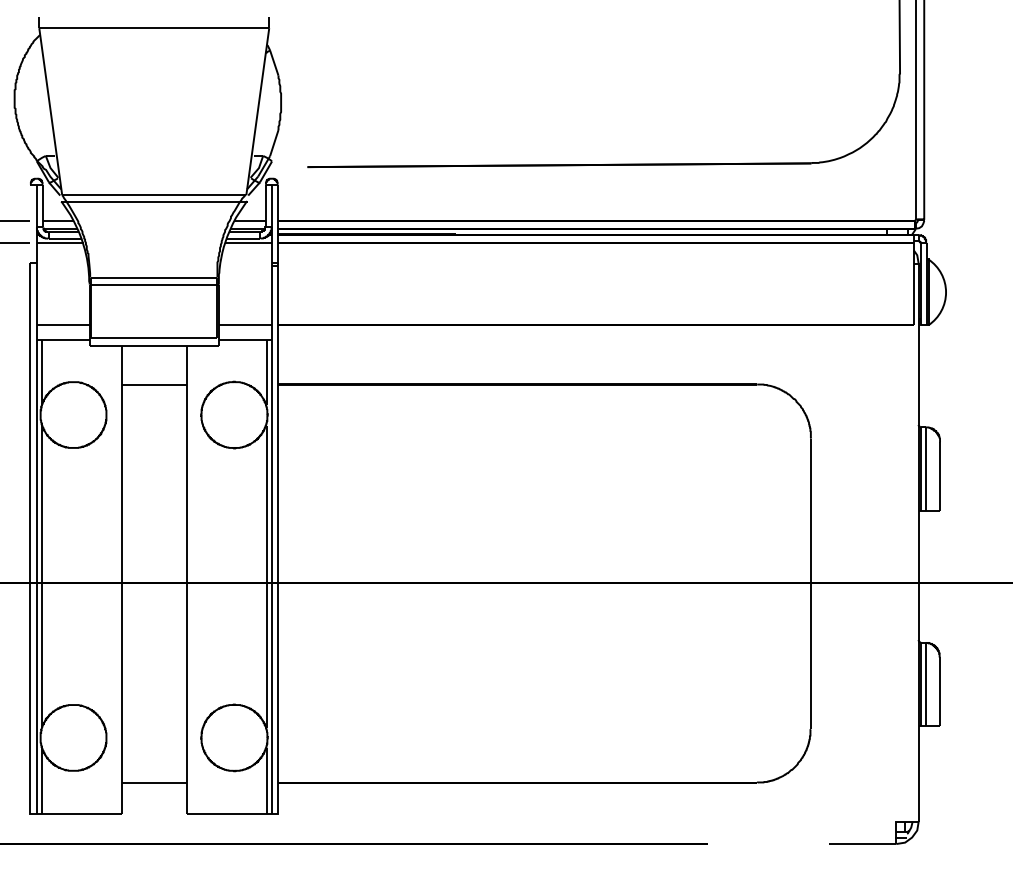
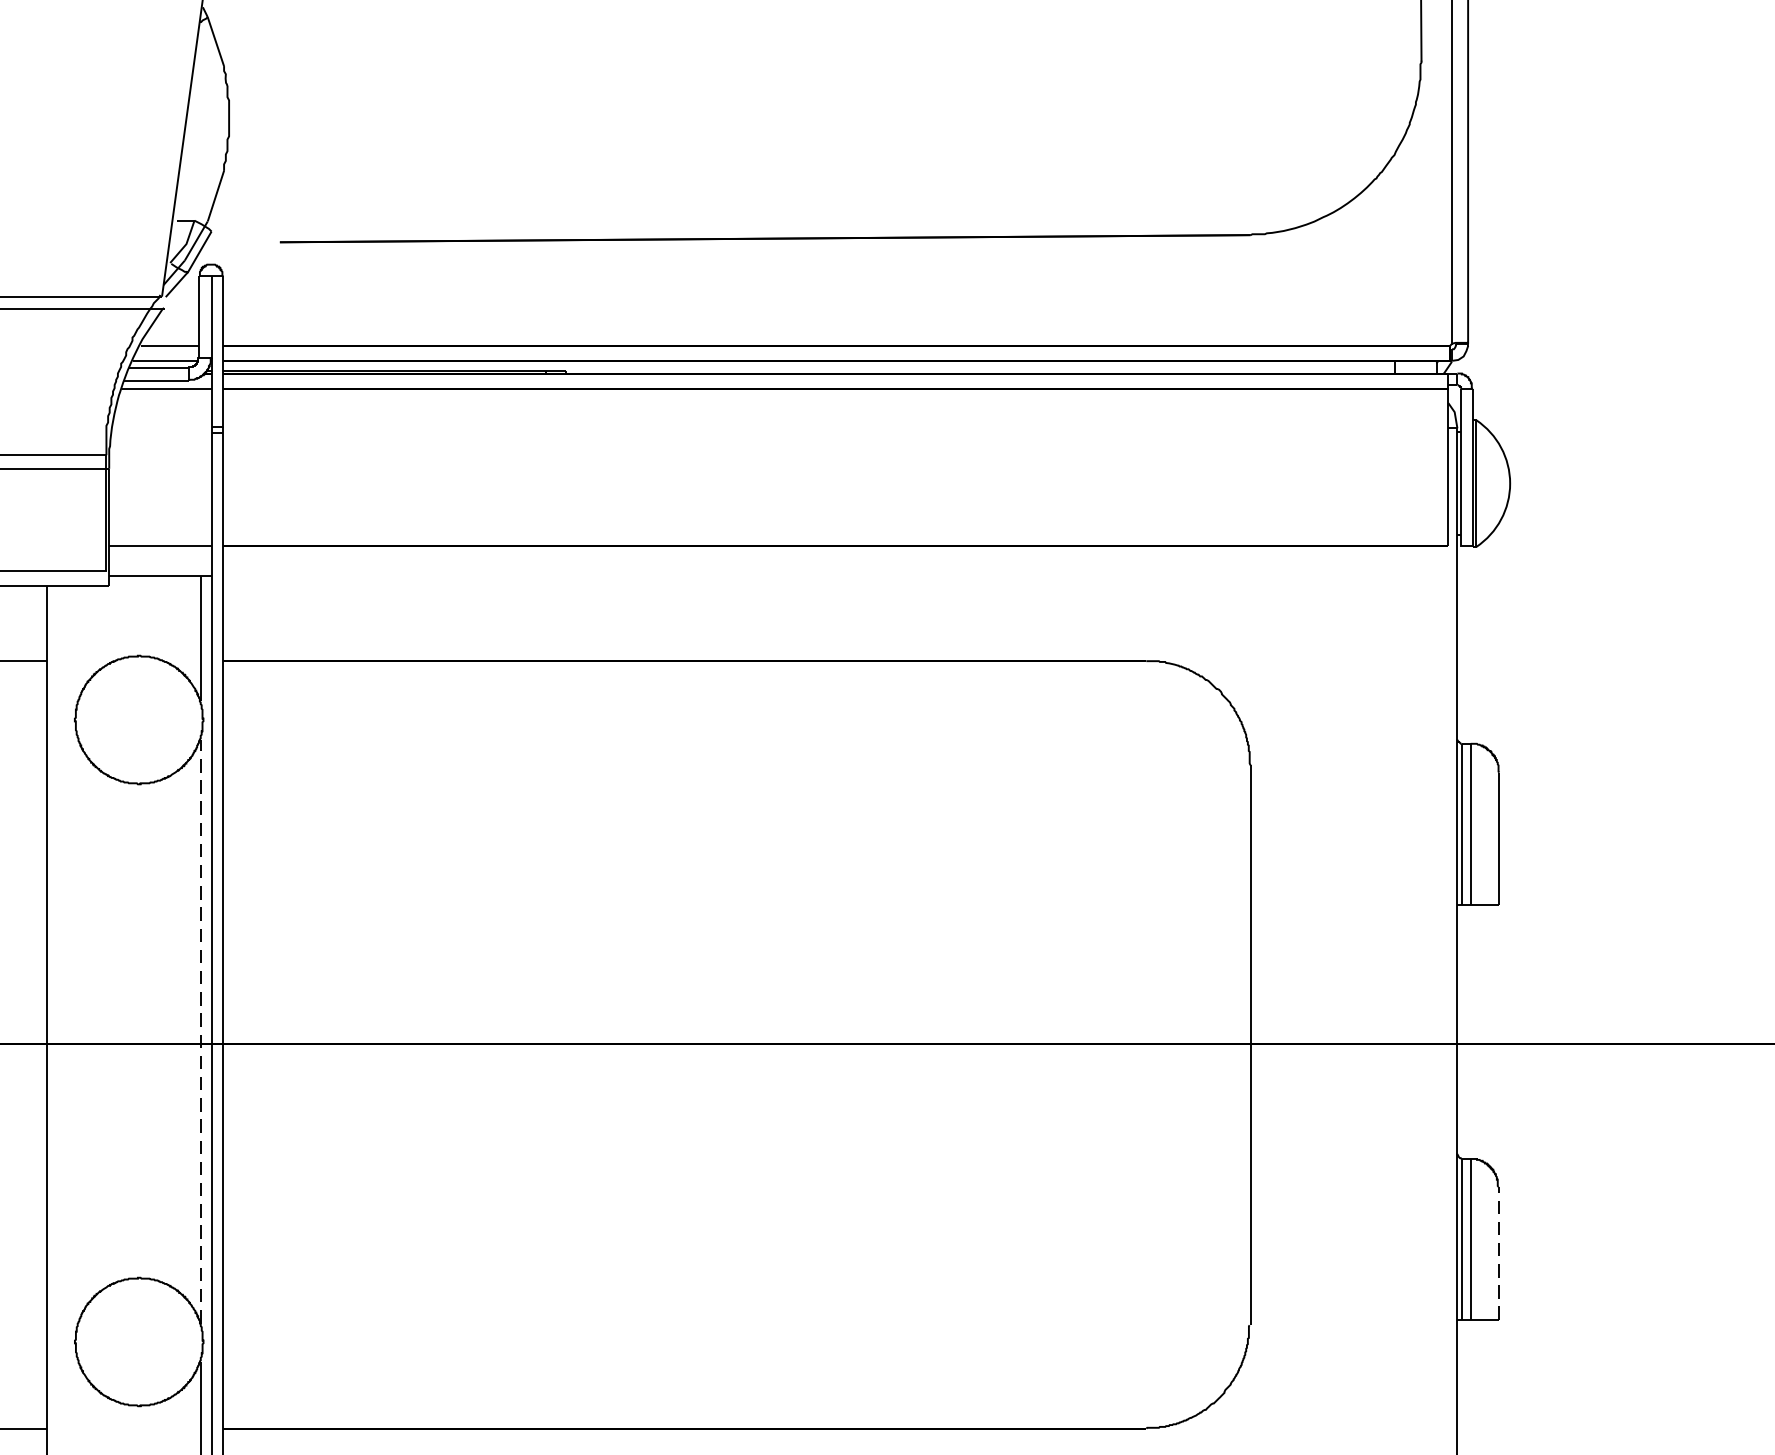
line: (266, 576) -> (200, 1030), solid -> dashed
line: (940, 691) -> (1499, 1252), solid -> dashed

